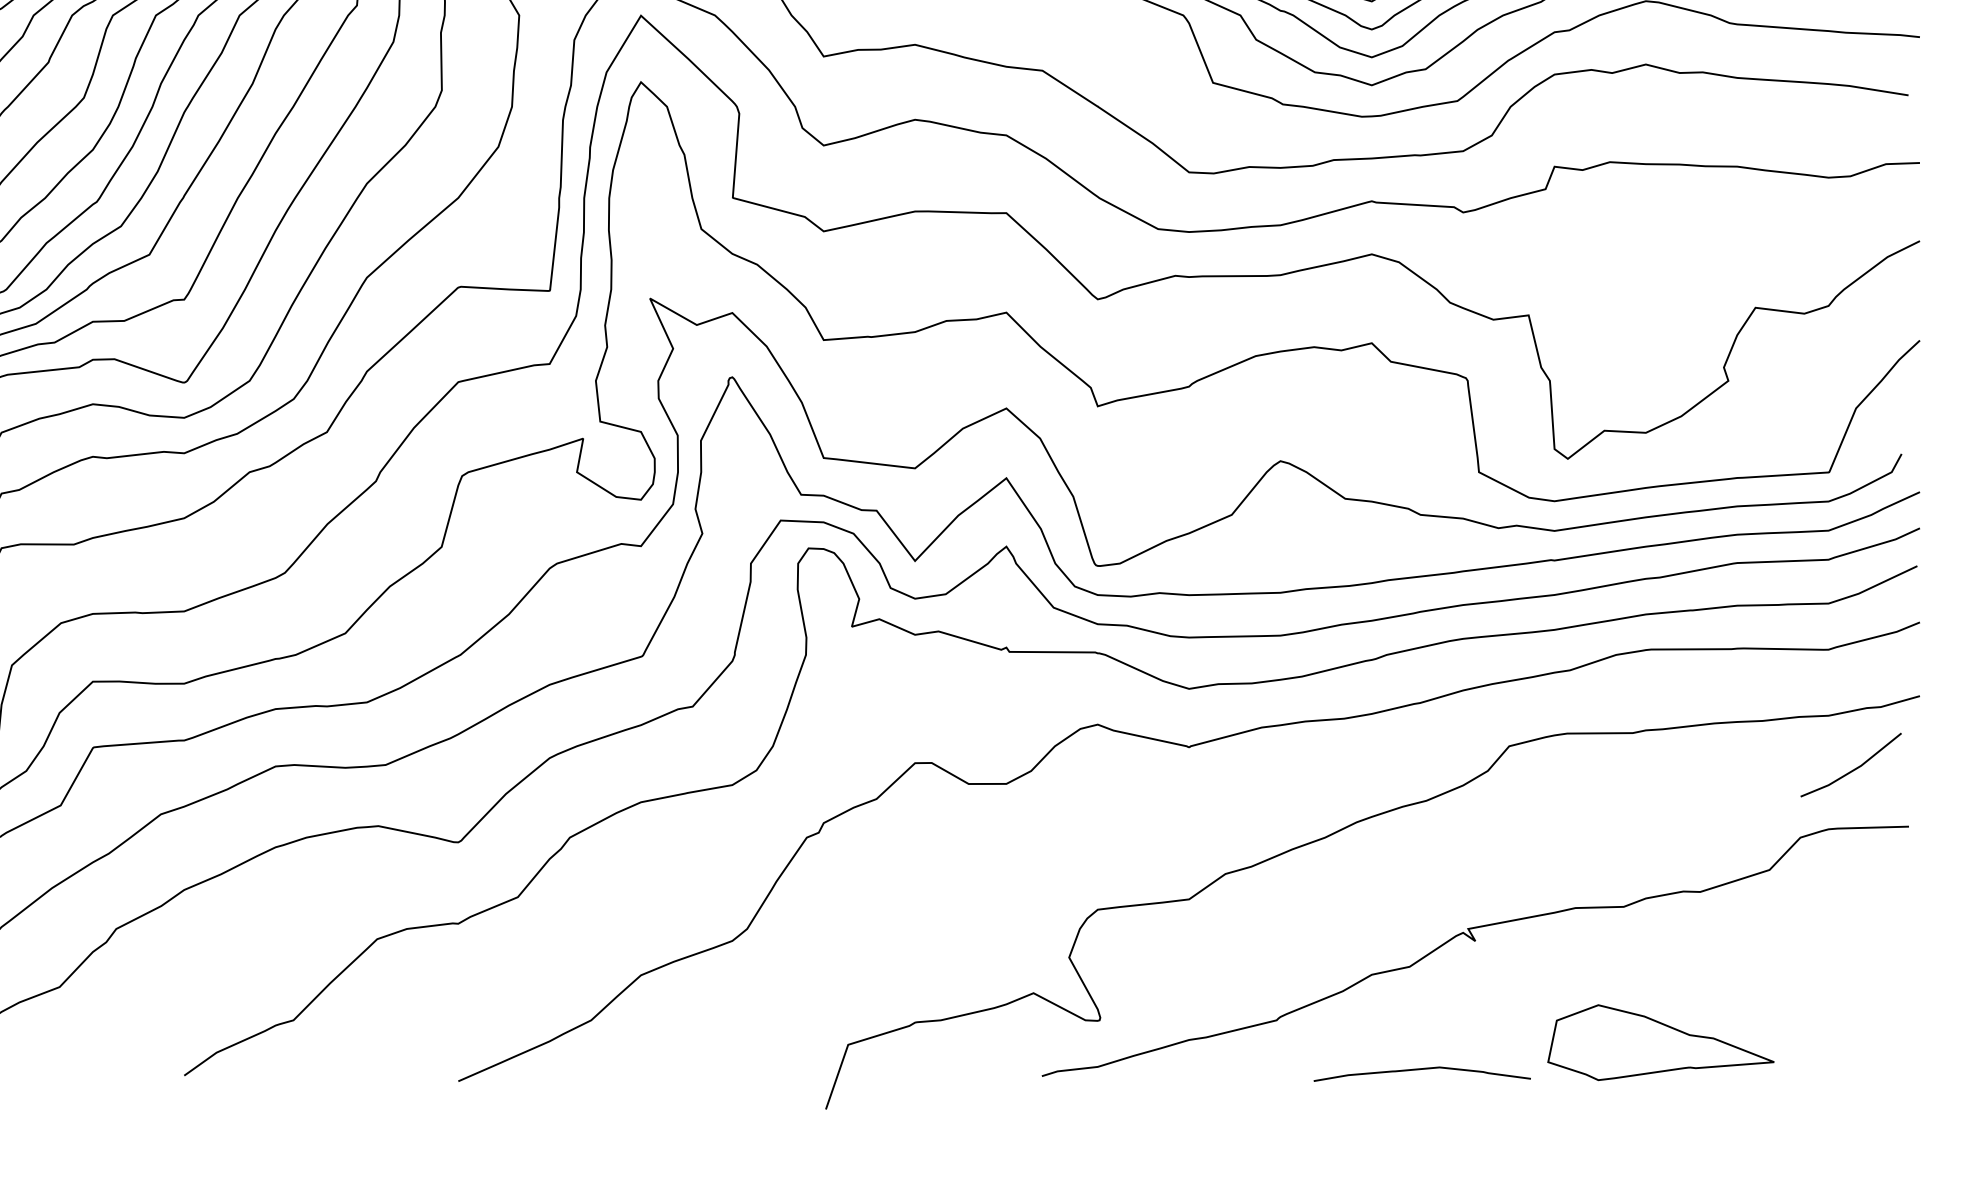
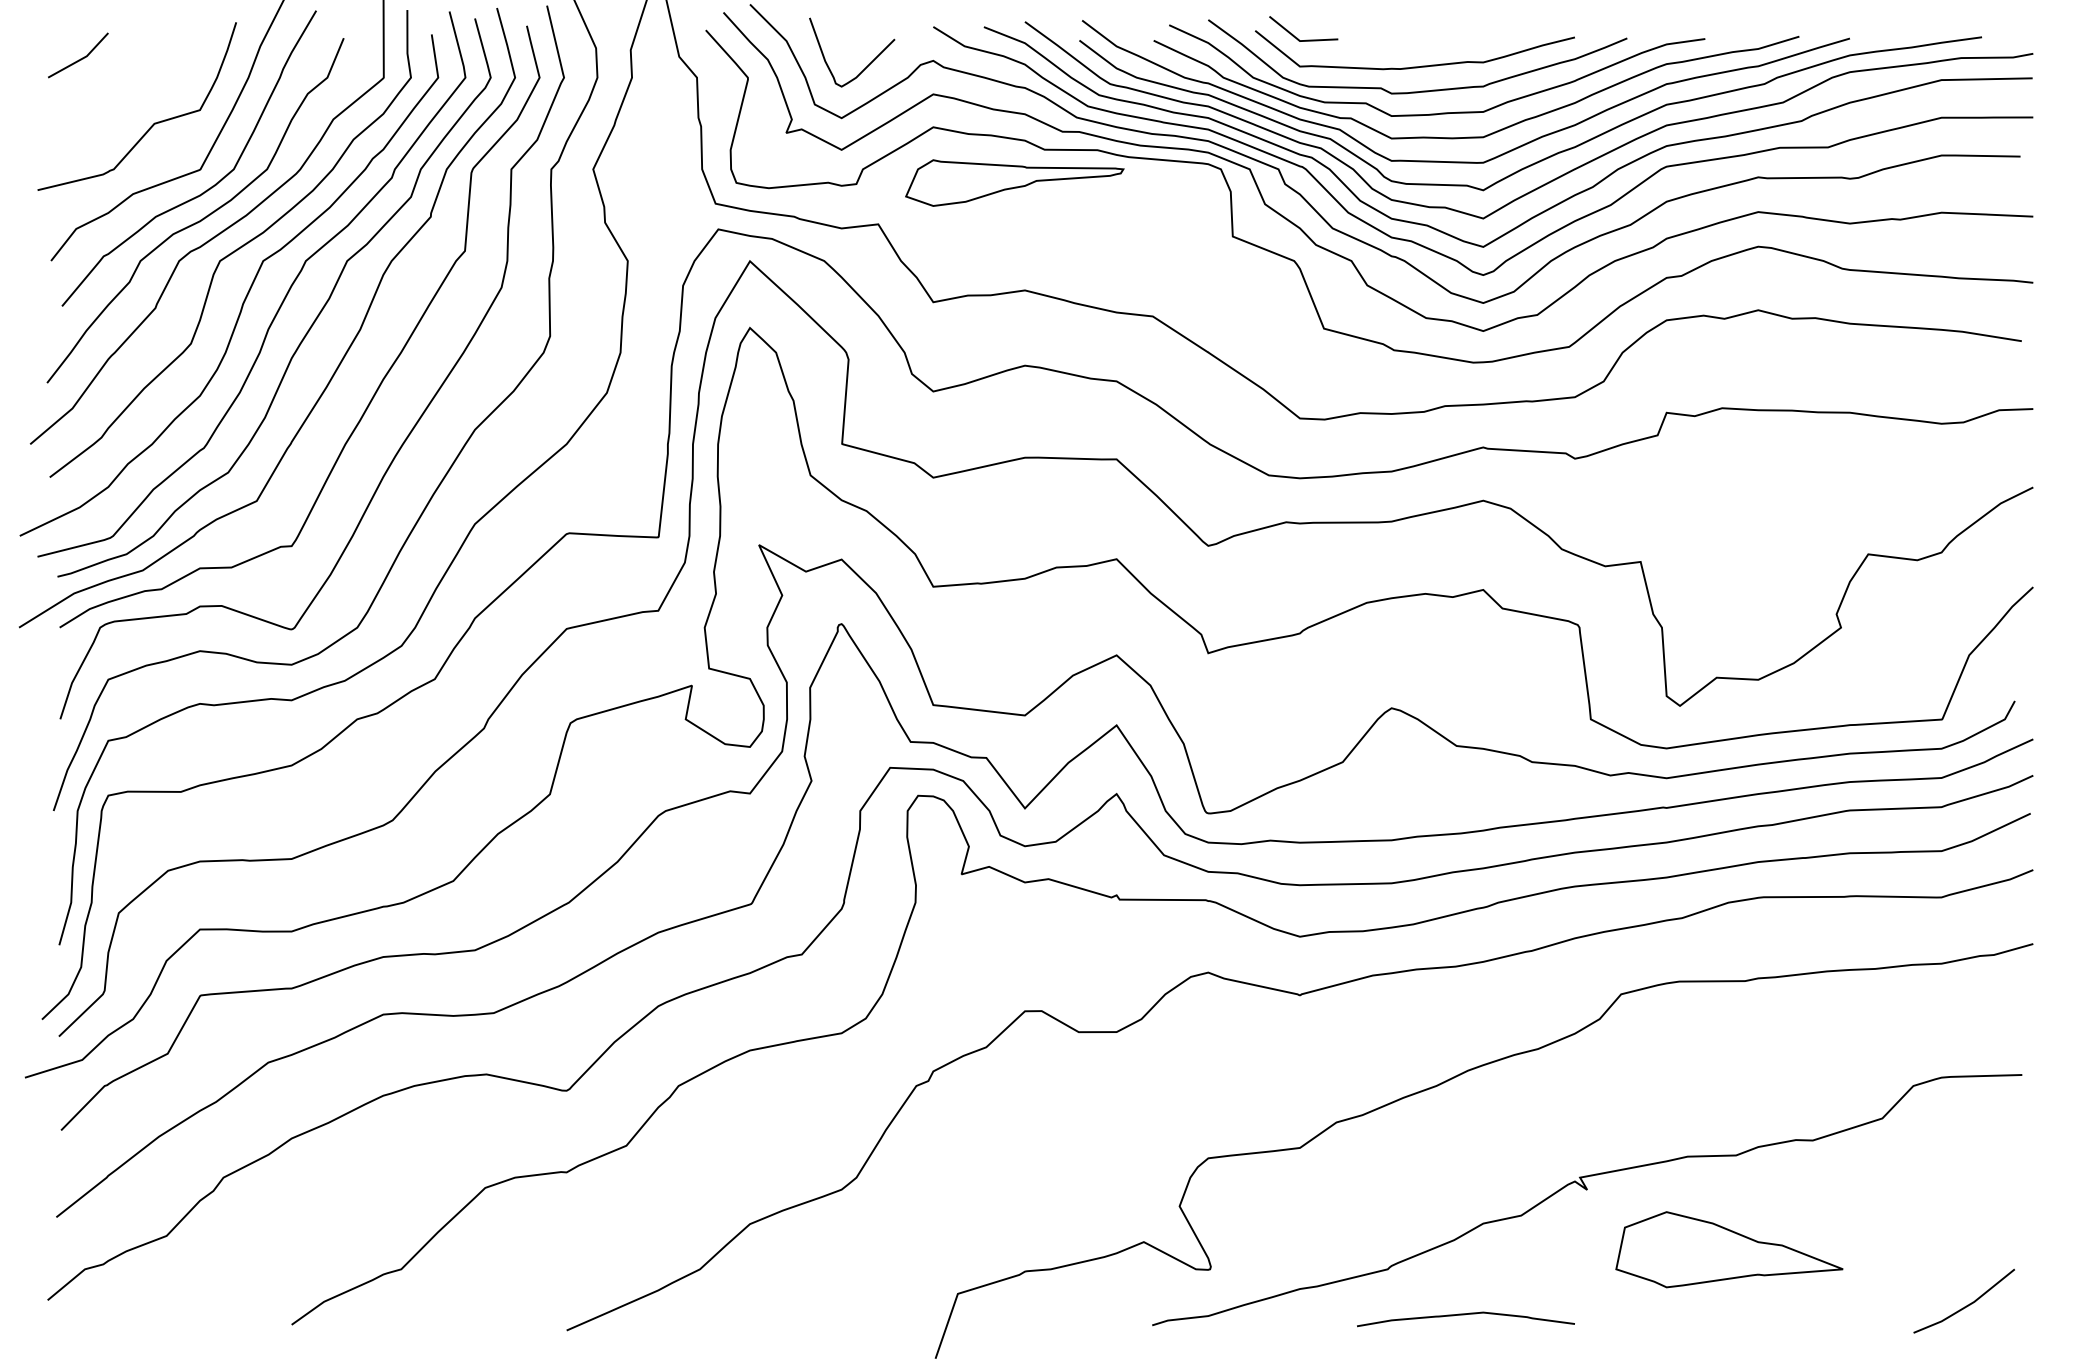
line: (1854, 768) -> (1967, 1304), moved
part: (1661, 1042) -> (1729, 1249), moved
curve: (1421, 1070) -> (1465, 1315), moved

